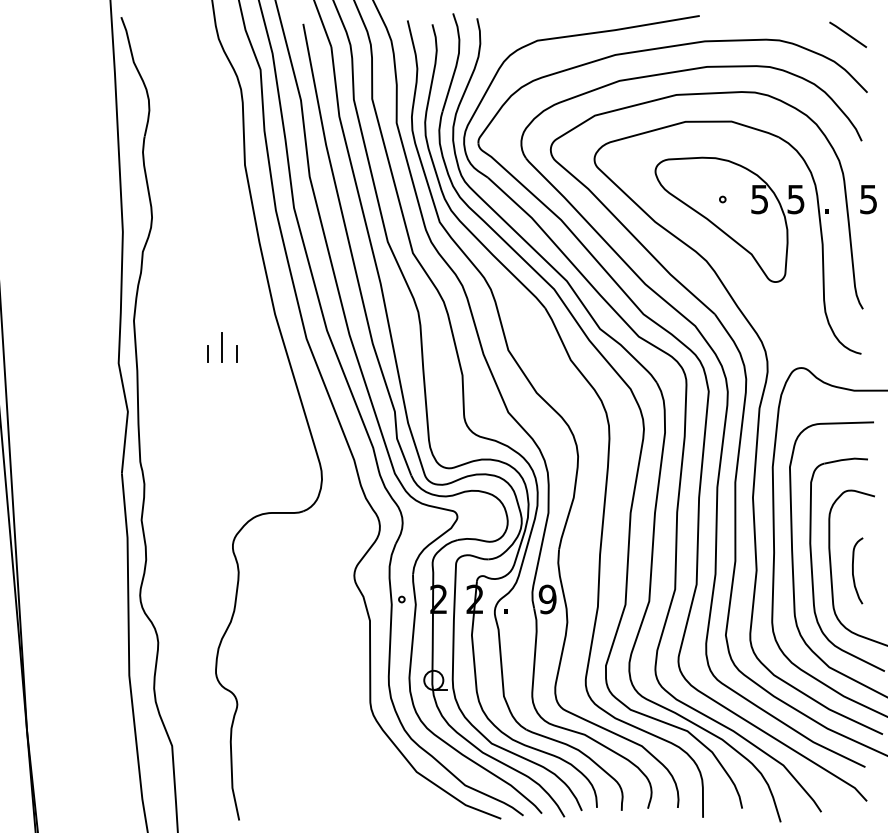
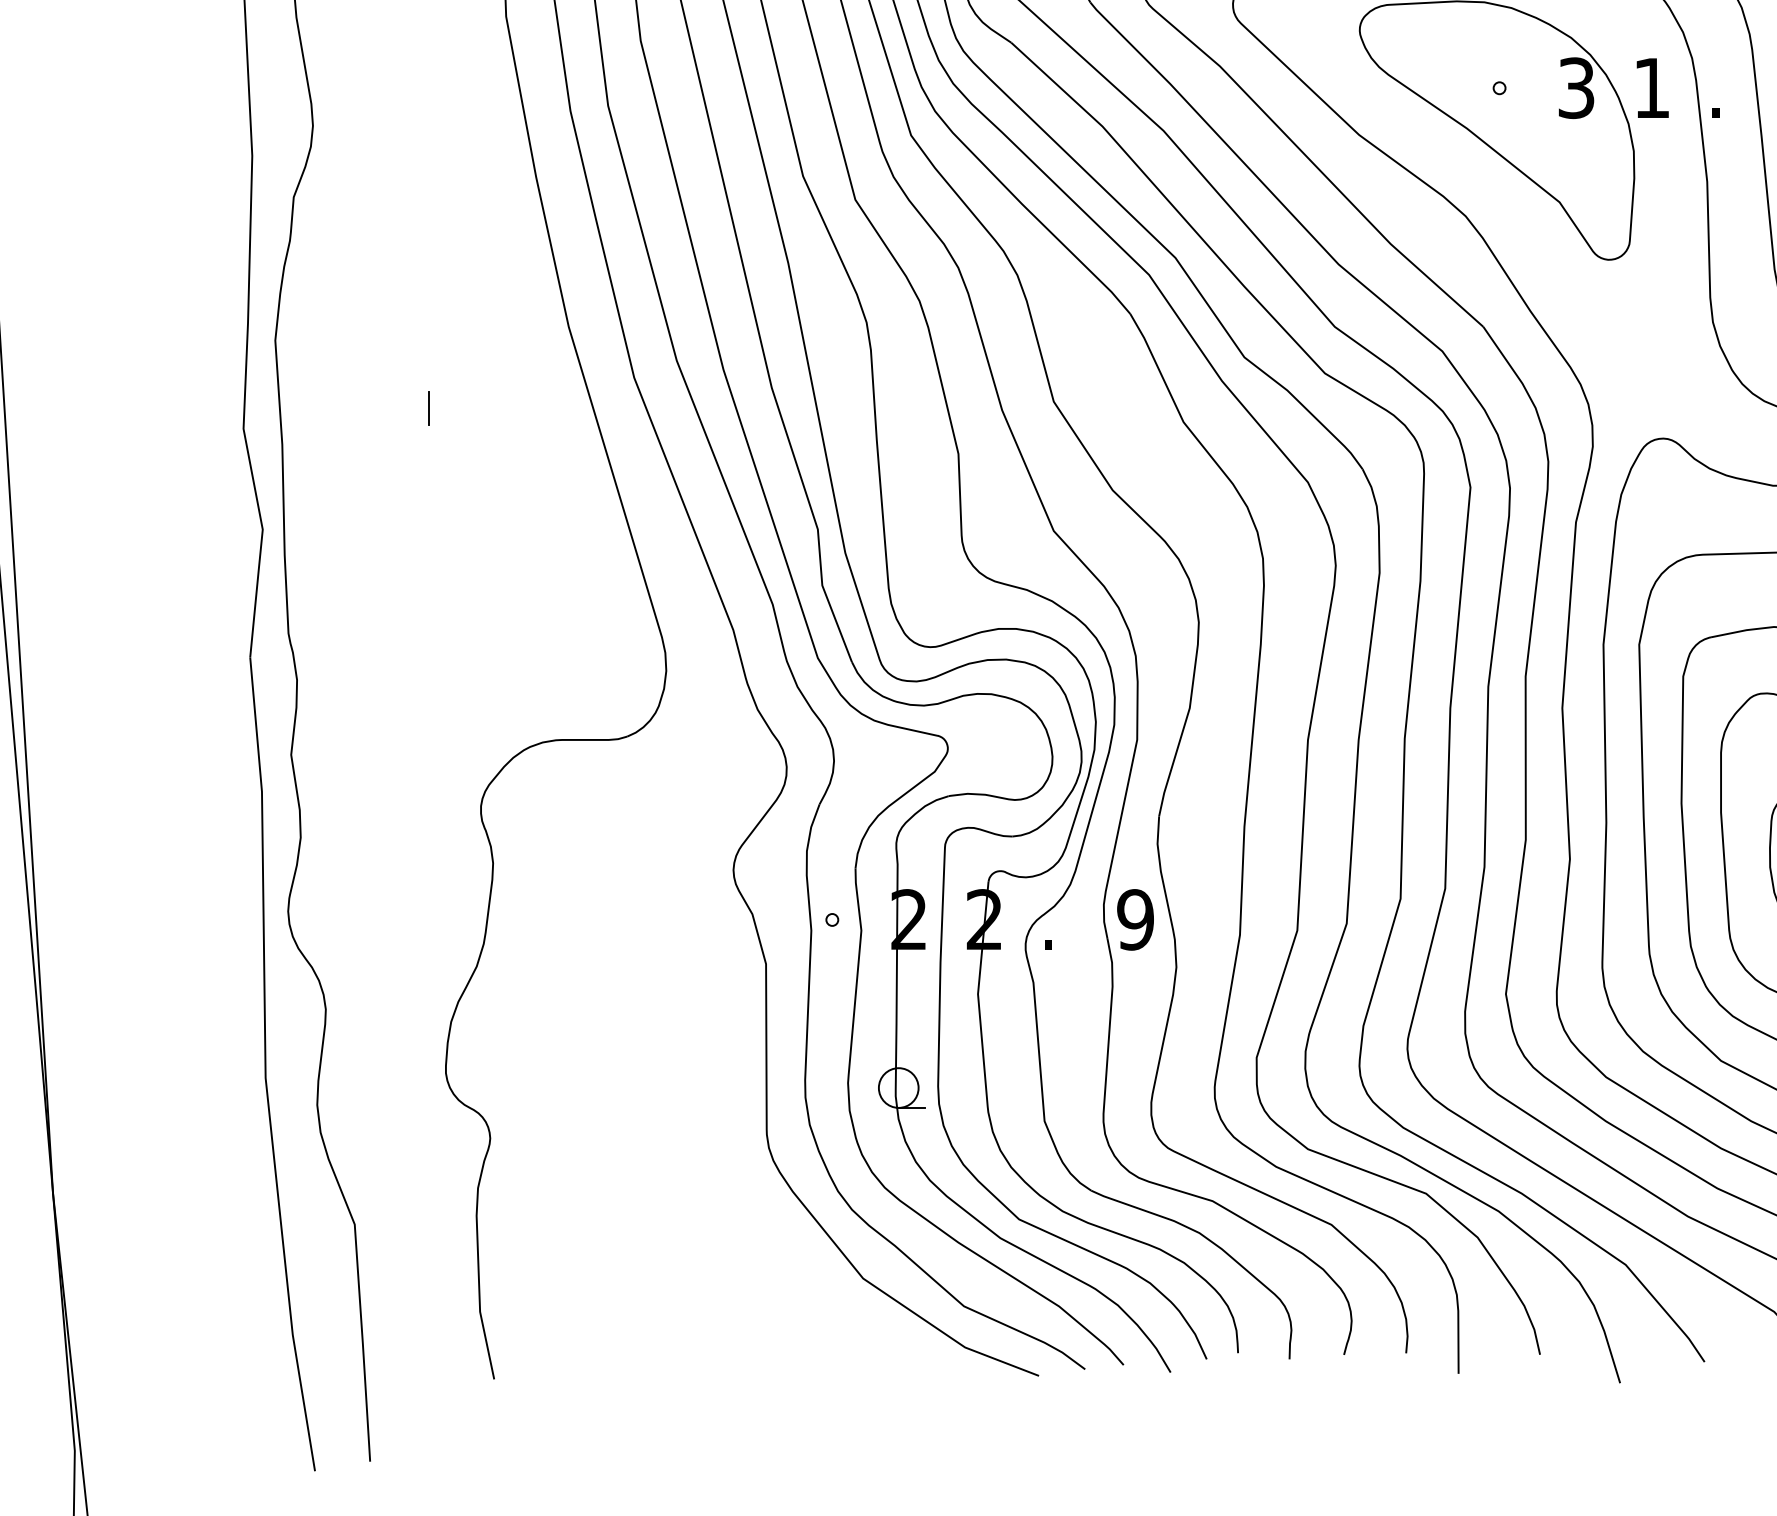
text: (759, 198) -> (1575, 86), 5 -> 3
text: (795, 199) -> (1650, 88), 5 -> 1
line: (222, 347) -> (459, 395), removed
line: (236, 353) -> (488, 408), removed

